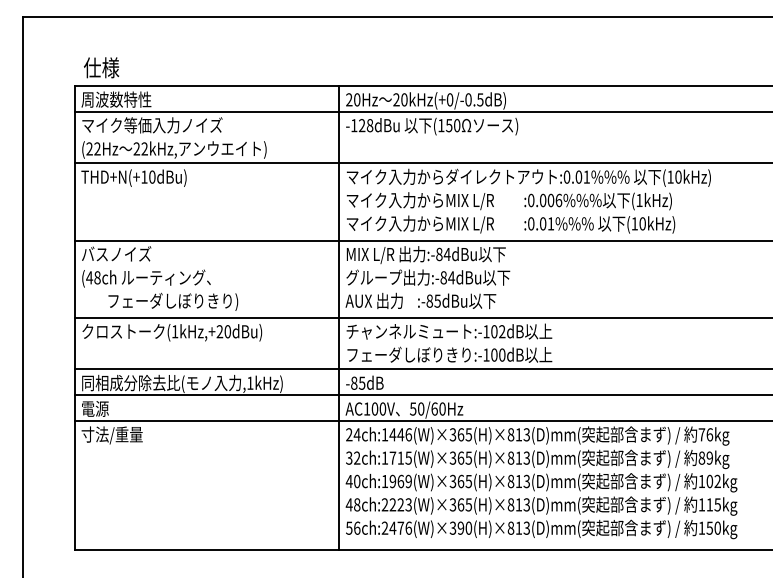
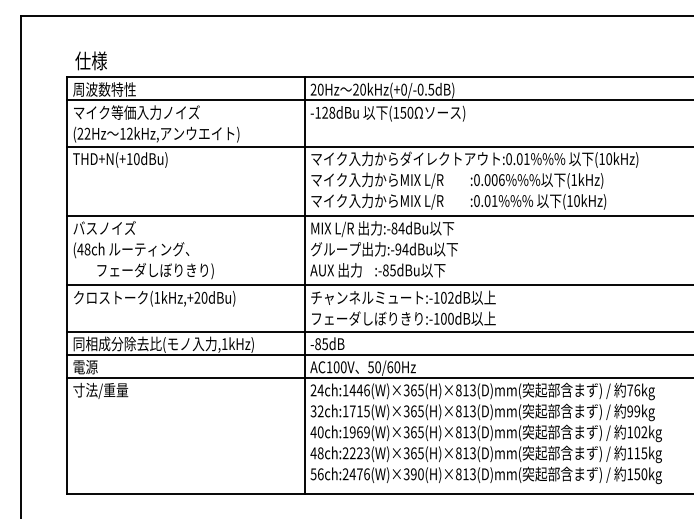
text: (136, 148) -> (122, 133), 22kHz, -> 12kHz,
text: (443, 277) -> (398, 249), :-84dBu -> :-94dBu
text: (701, 457) -> (629, 410), 89kg -> 99kg

